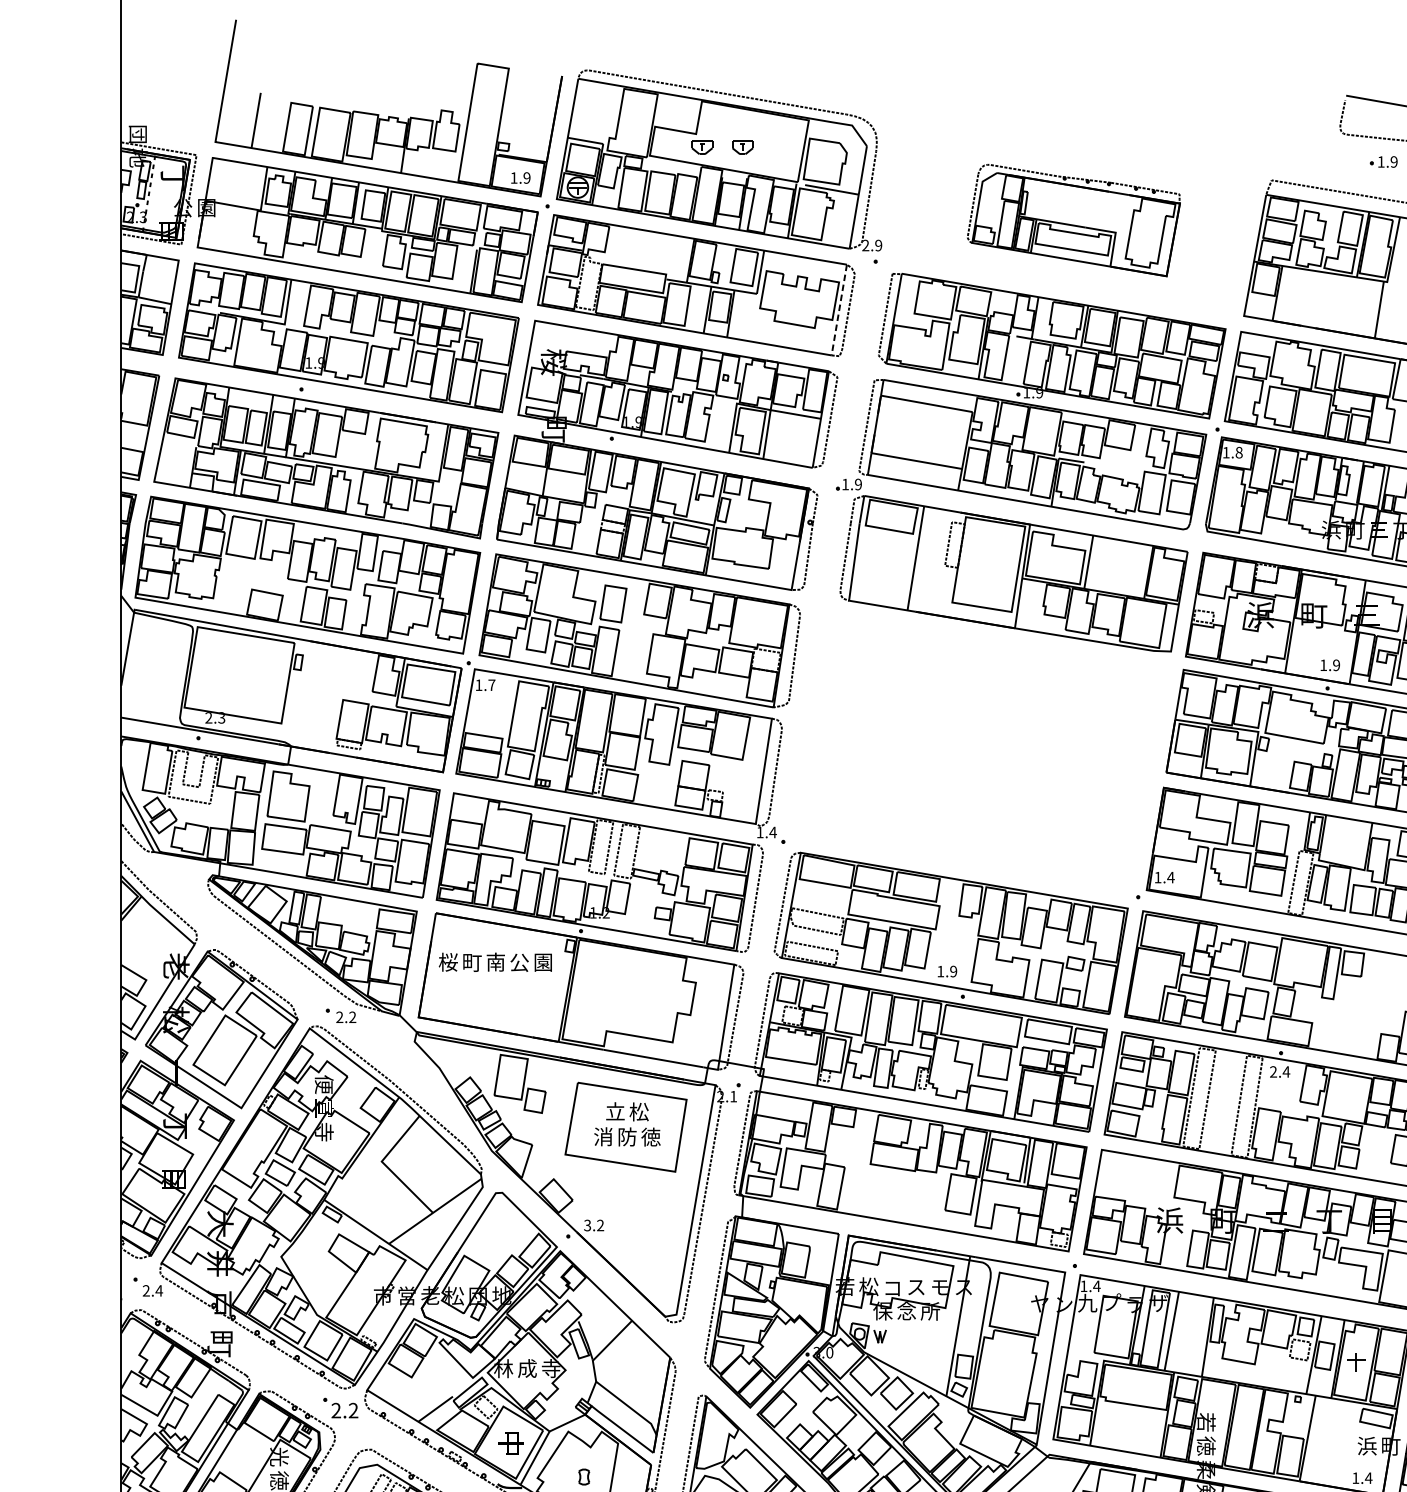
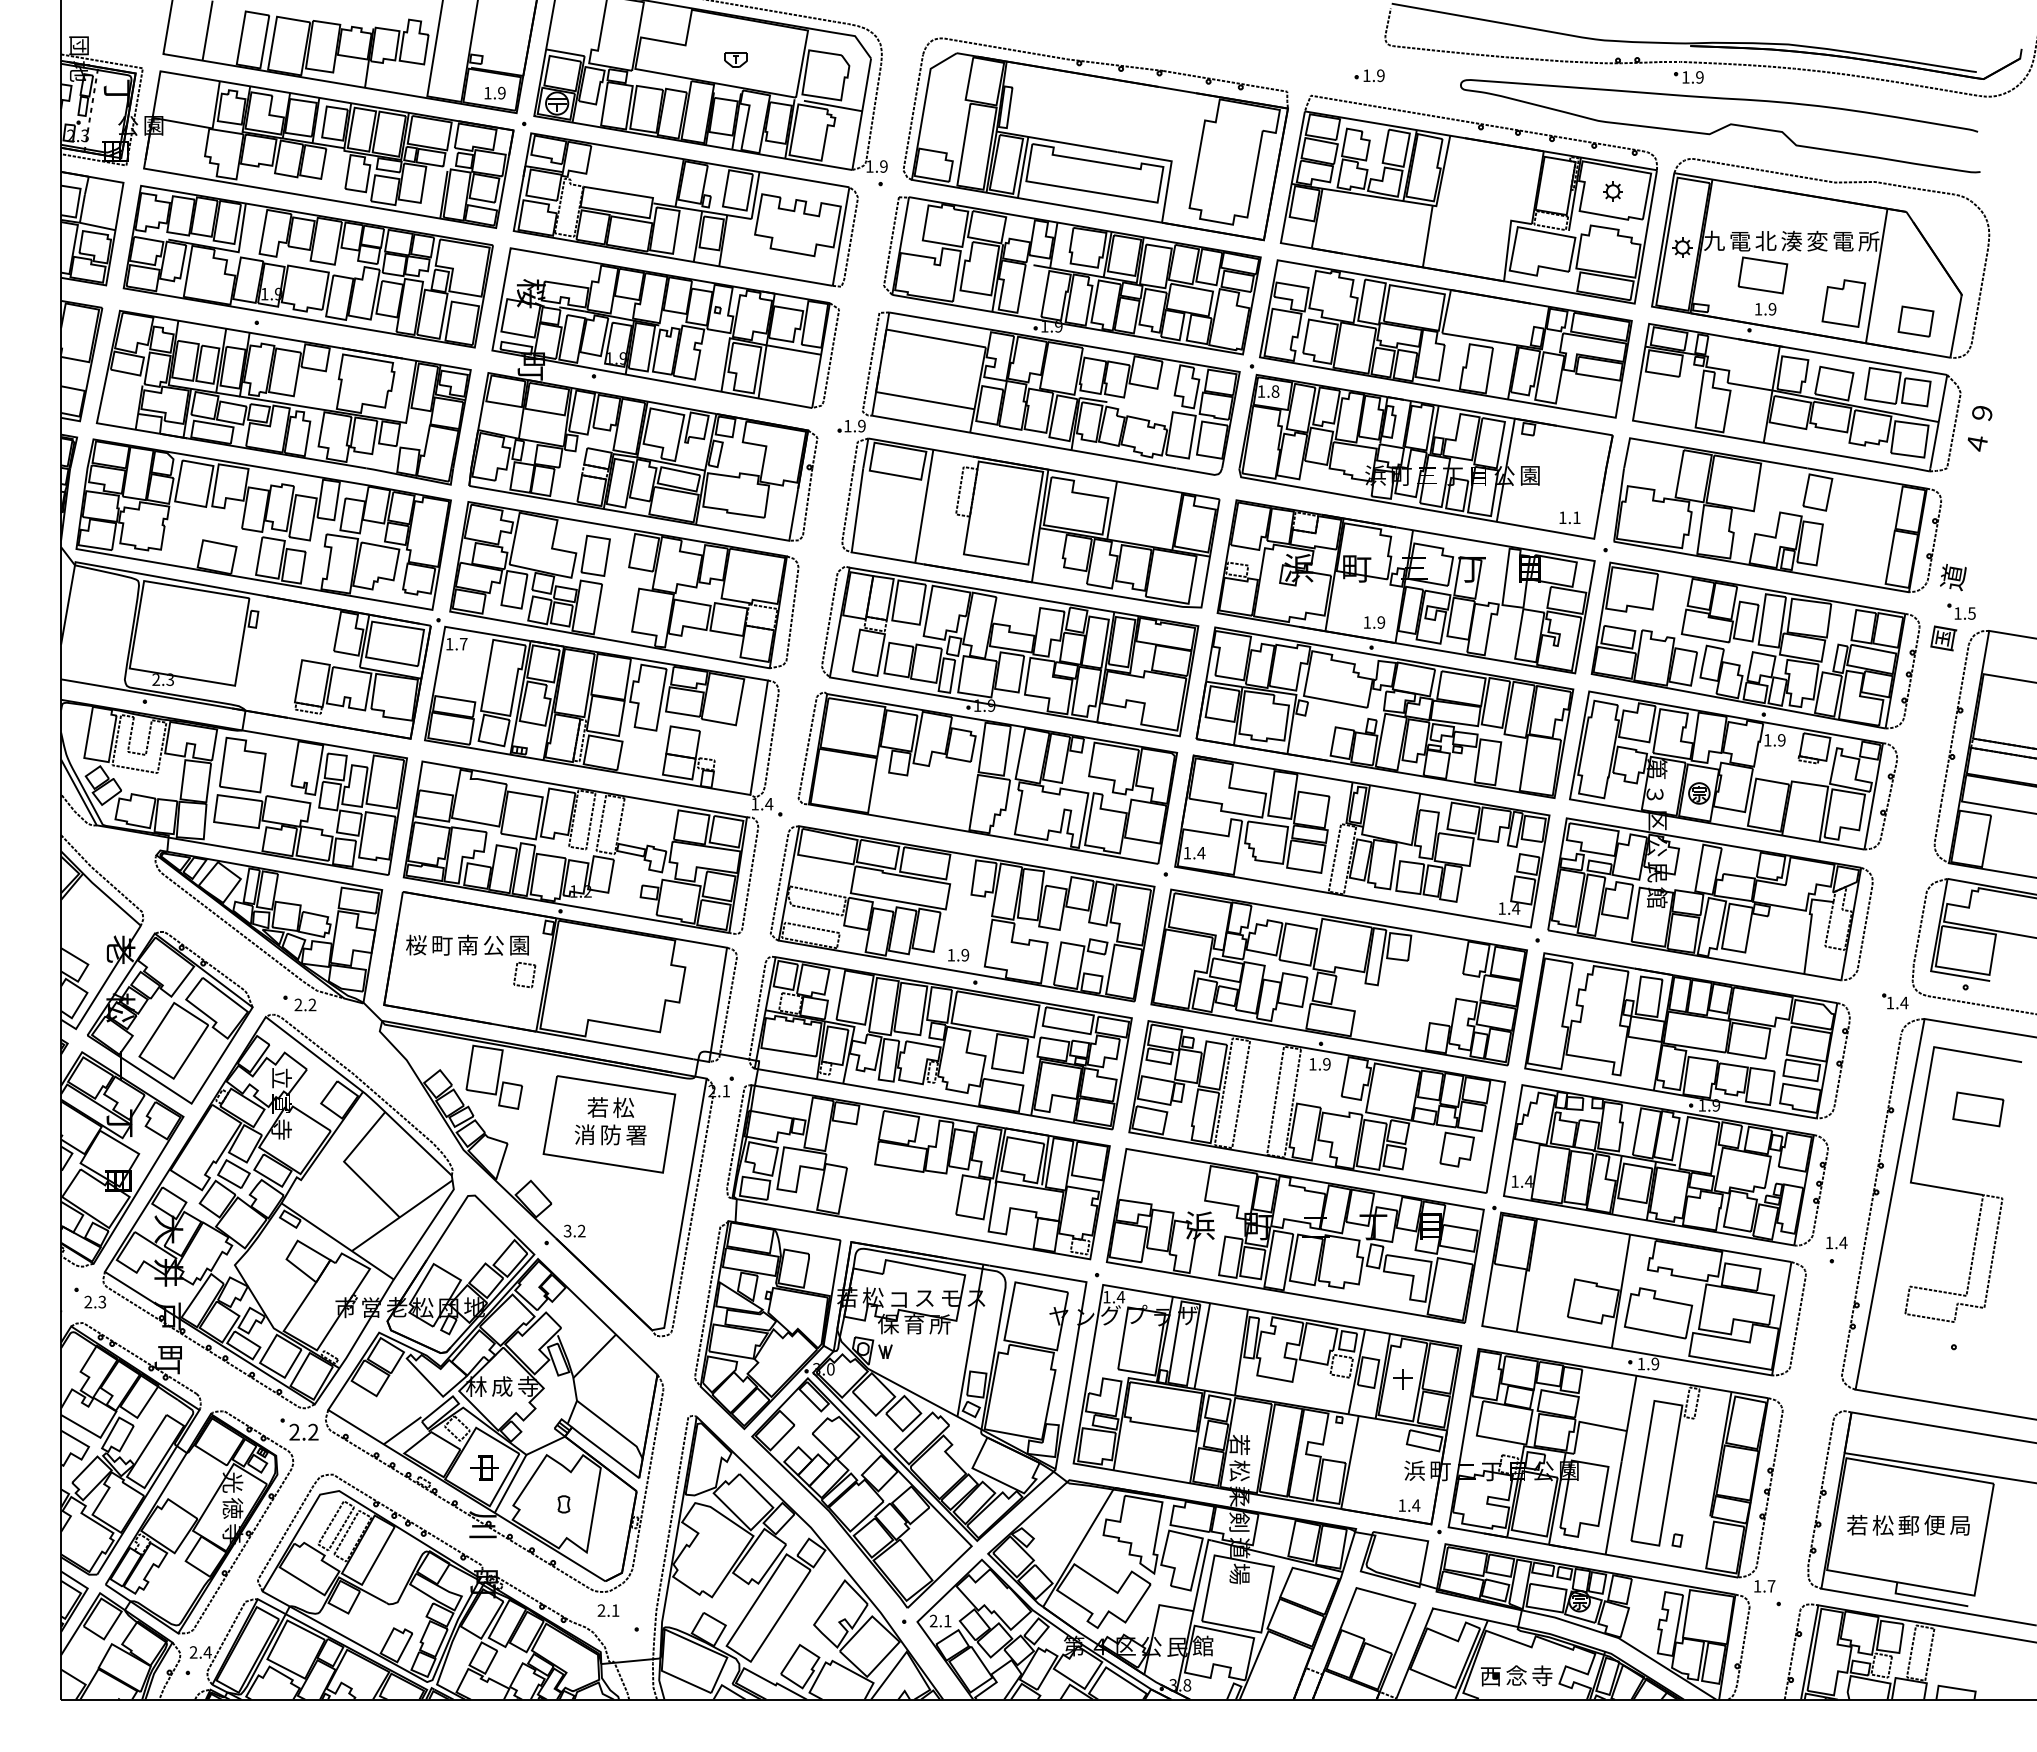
part: (701, 147) -> (691, 59), removed
part: (1383, 161) -> (1369, 75), moved
part: (1073, 220) -> (1095, 139), size x1.67
text: (865, 245) -> (869, 166), 2.9 -> 1.9
line: (839, 309) -> (841, 236), dashed -> solid
part: (984, 750) -> (998, 715), added
part: (540, 990) -> (516, 975), added
text: (1280, 1072) -> (1320, 1064), 2.4 -> 1.9
text: (324, 1084) -> (281, 1077), 便 -> 立
text: (615, 1111) -> (597, 1107), 立 -> 若
text: (650, 1136) -> (636, 1134), 徳 -> 署
text: (159, 1290) -> (102, 1301), 2.4 -> 2.3
text: (1087, 1303) -> (1110, 1315), 九 -> グ
text: (906, 1311) -> (914, 1324), 念 -> 育
text: (1206, 1445) -> (1239, 1470), 徳 -> 松

